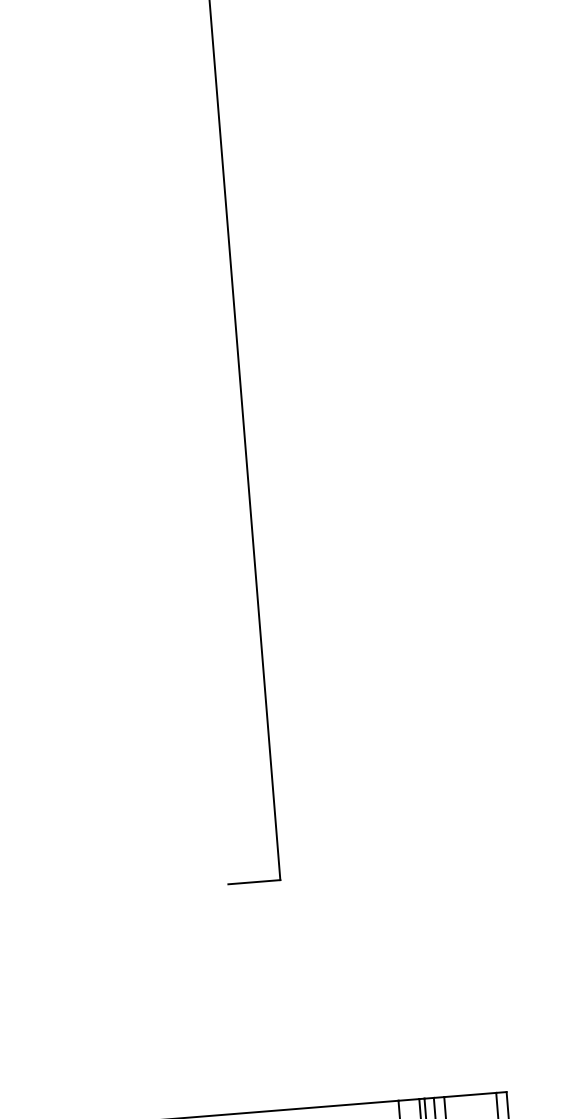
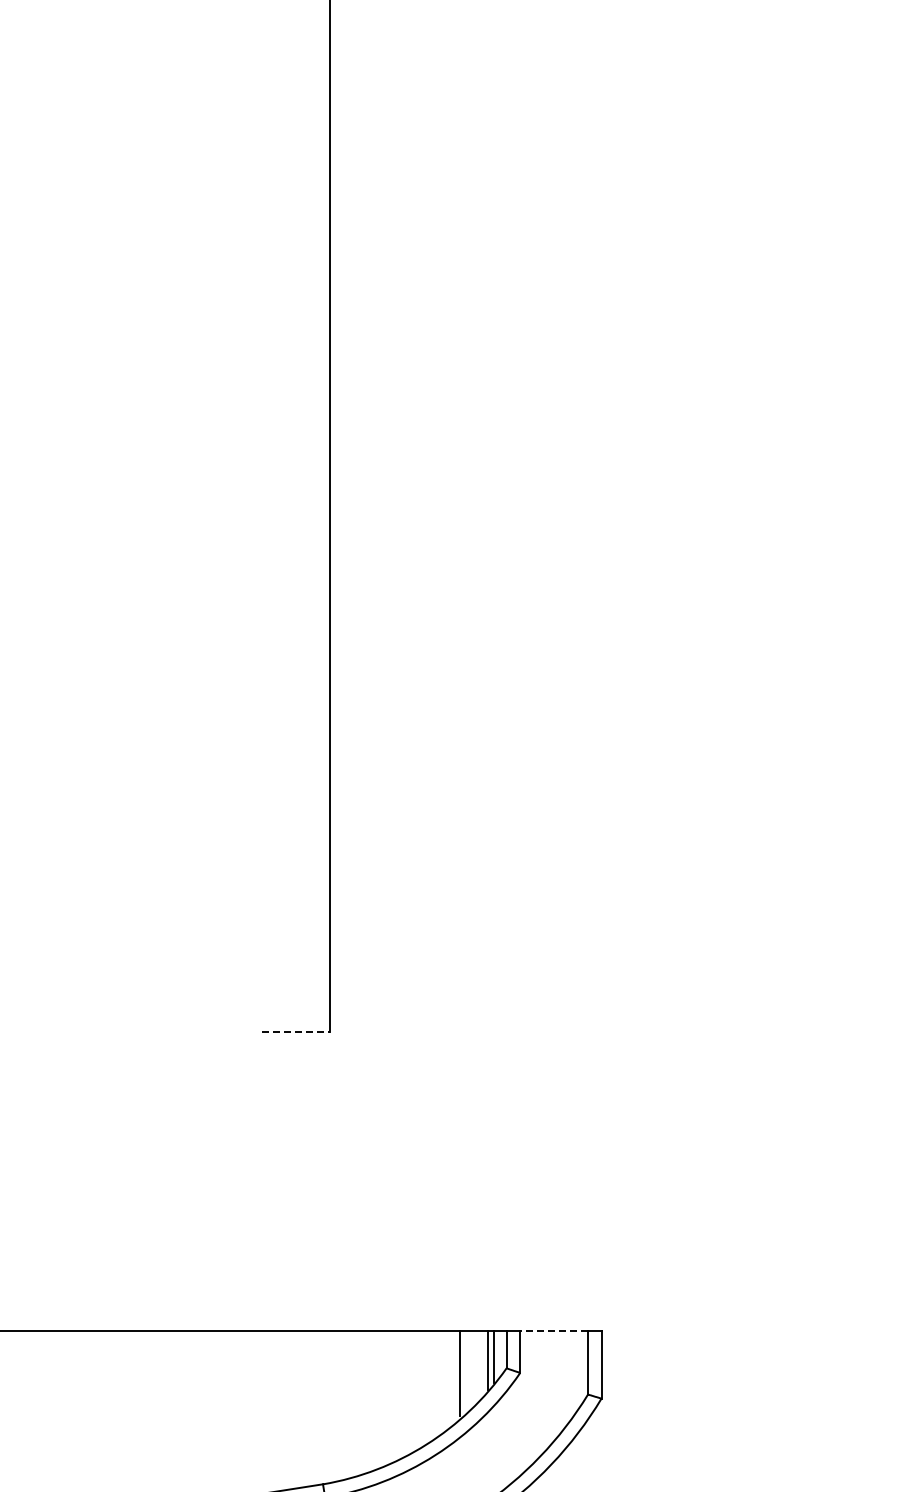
line: (254, 882) -> (296, 1032), solid -> dashed
line: (470, 1094) -> (554, 1330), solid -> dashed

